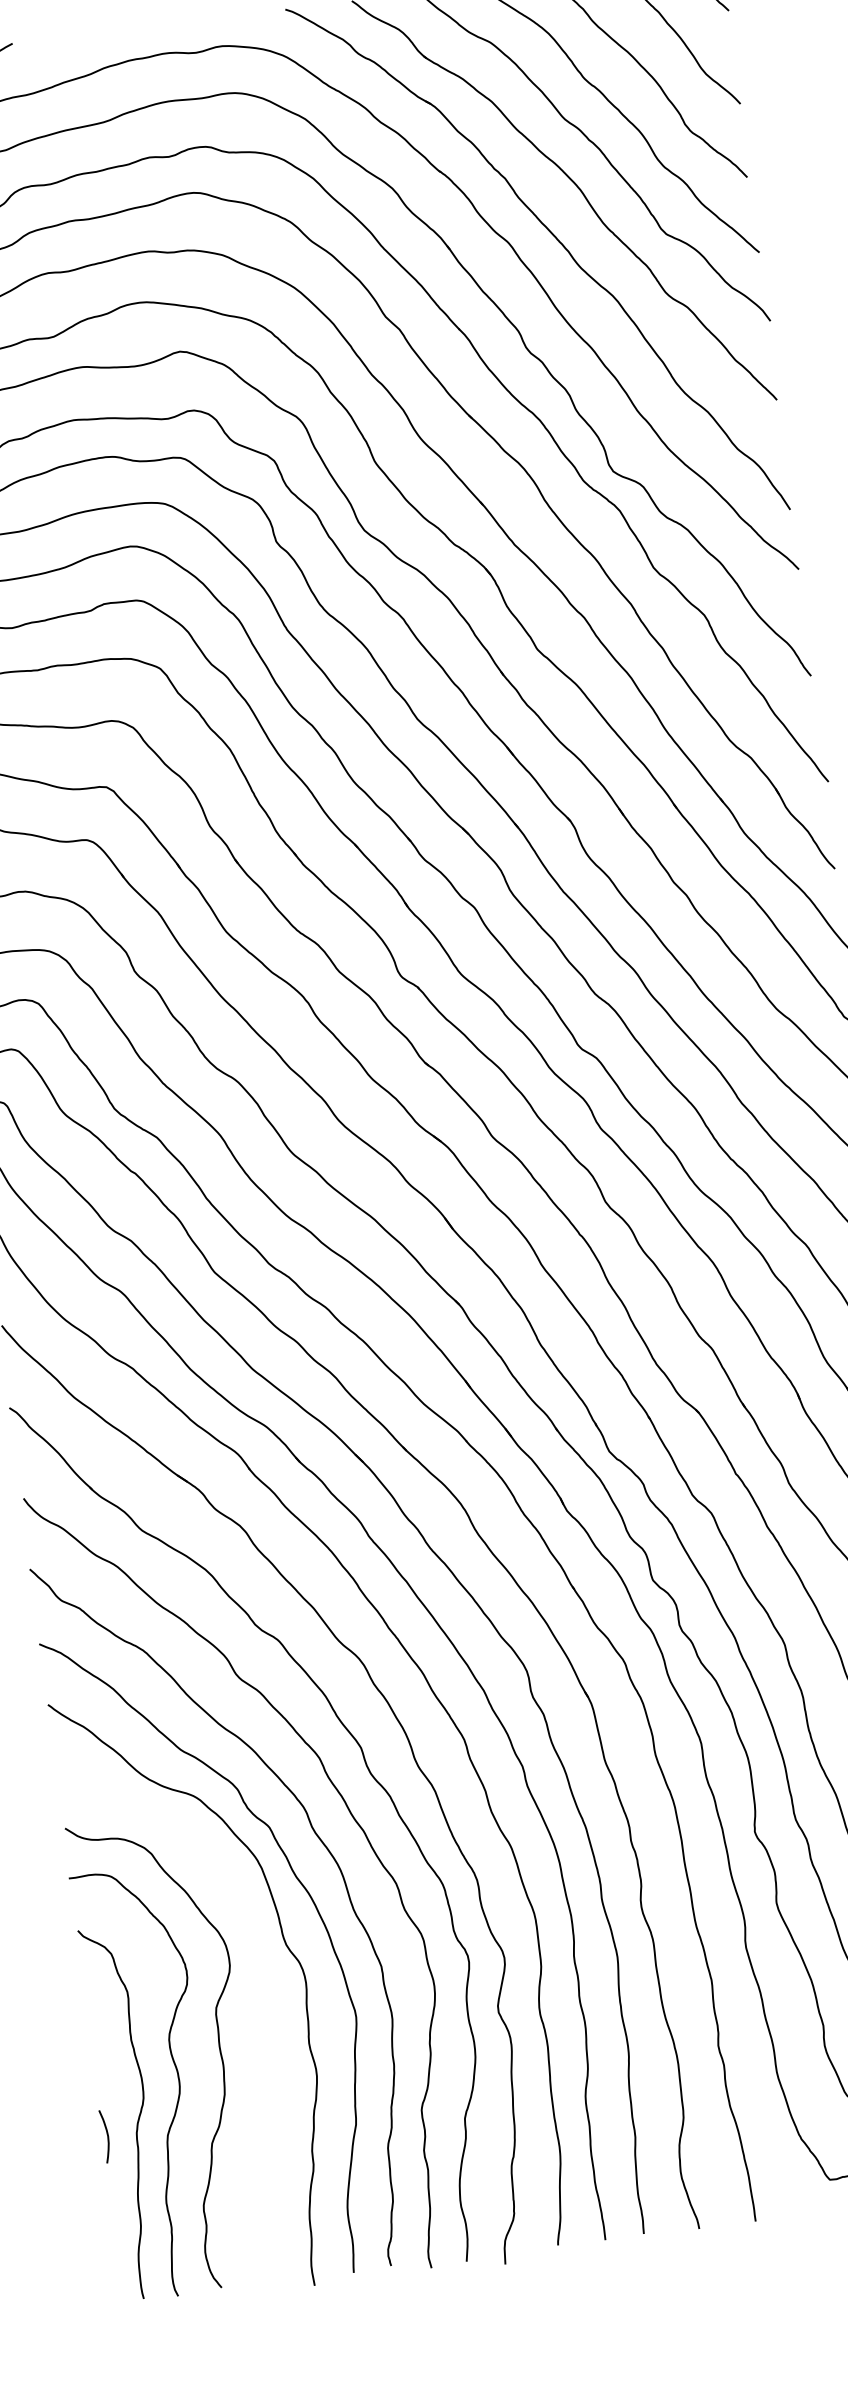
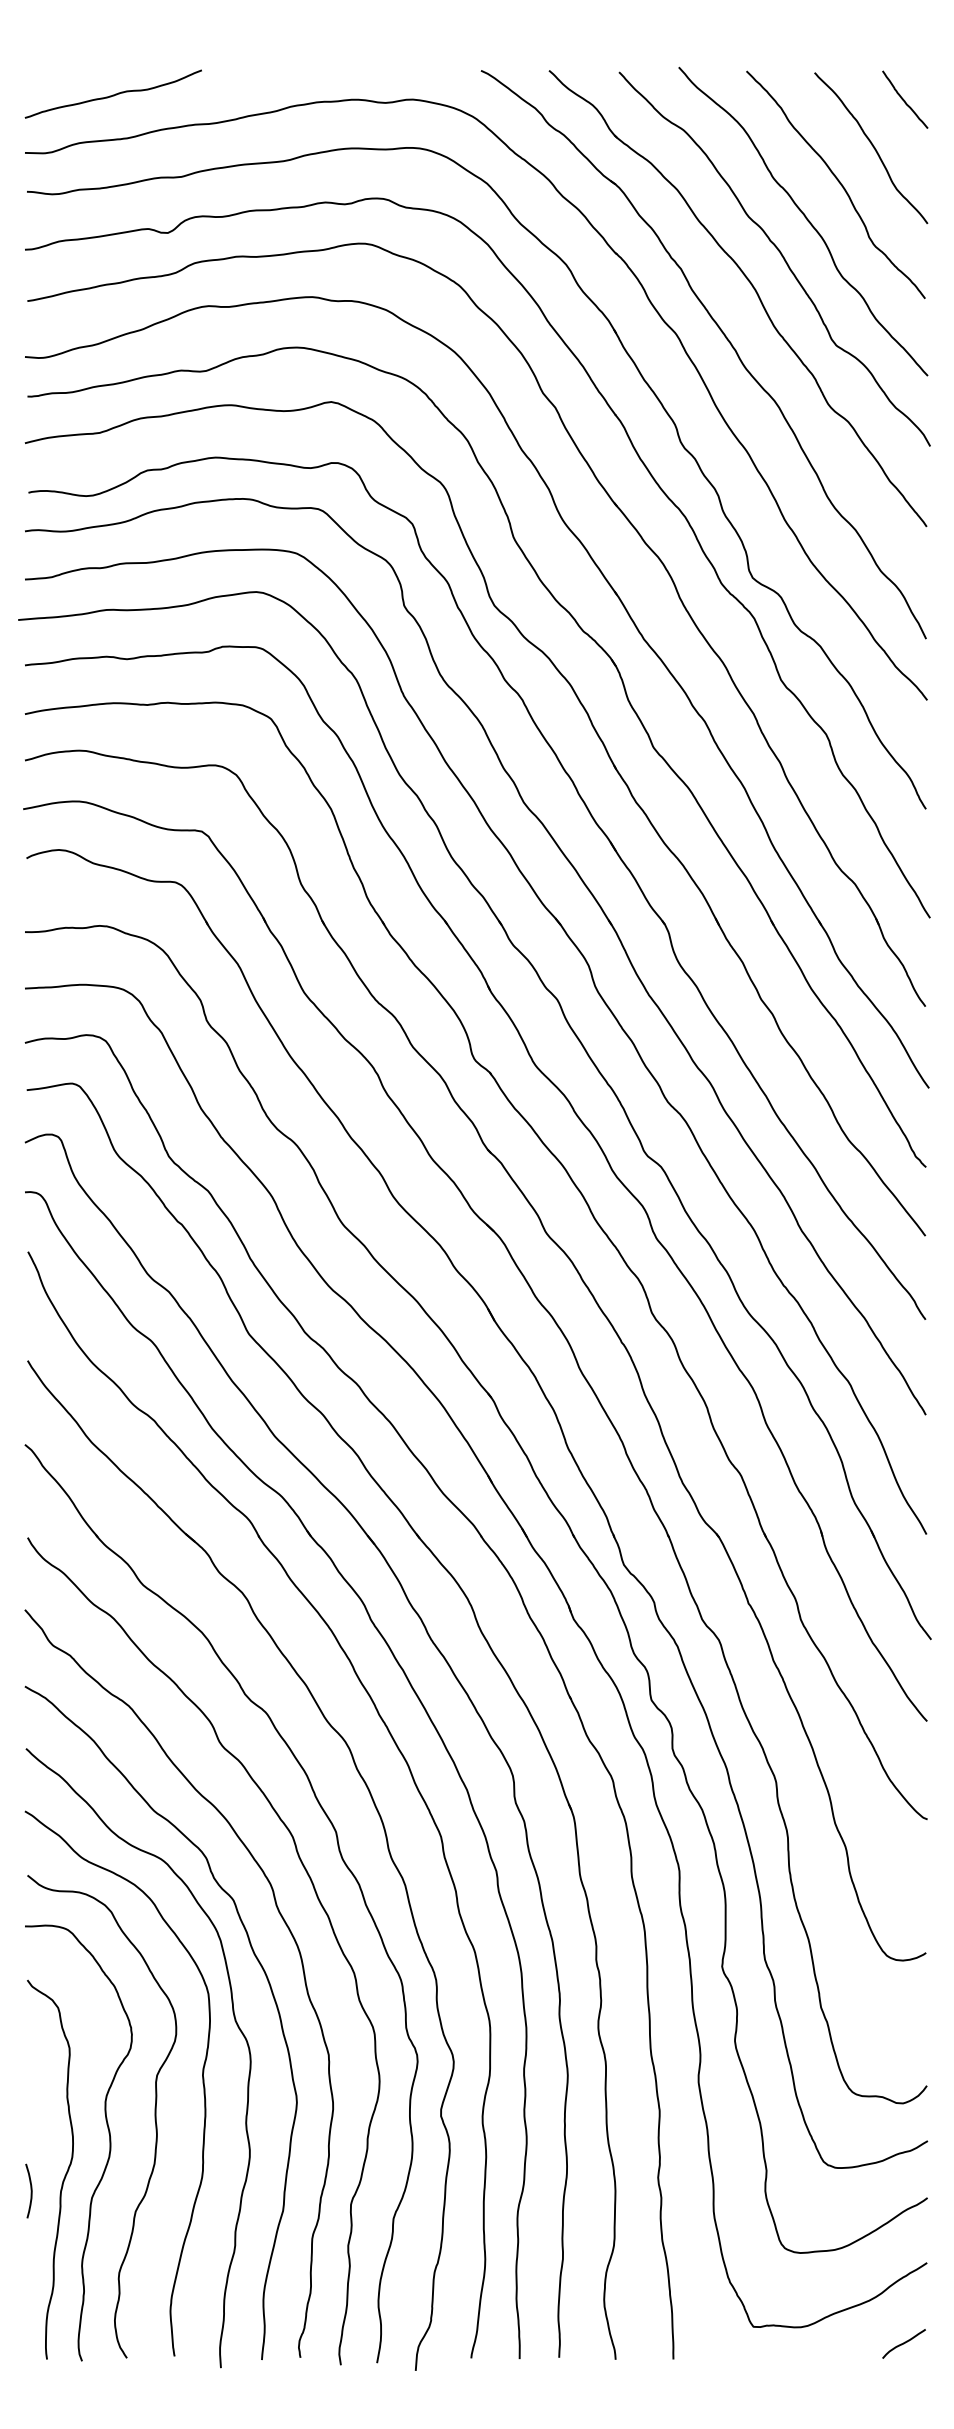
curve: (261, 2010) -> (202, 2083), added

